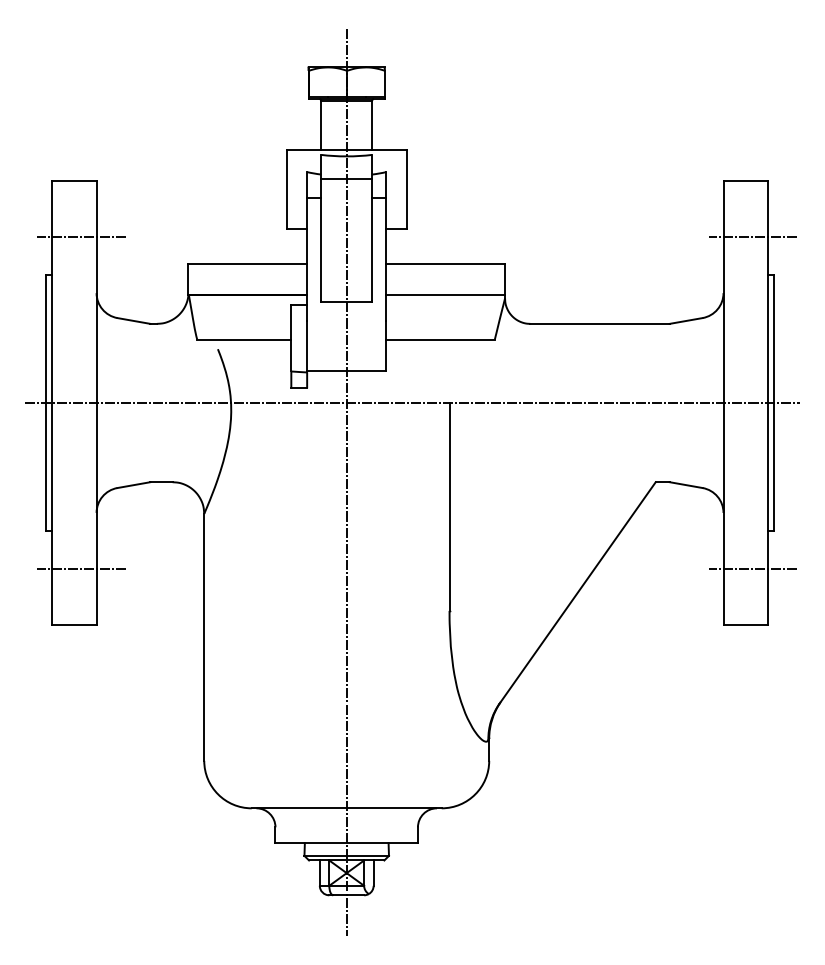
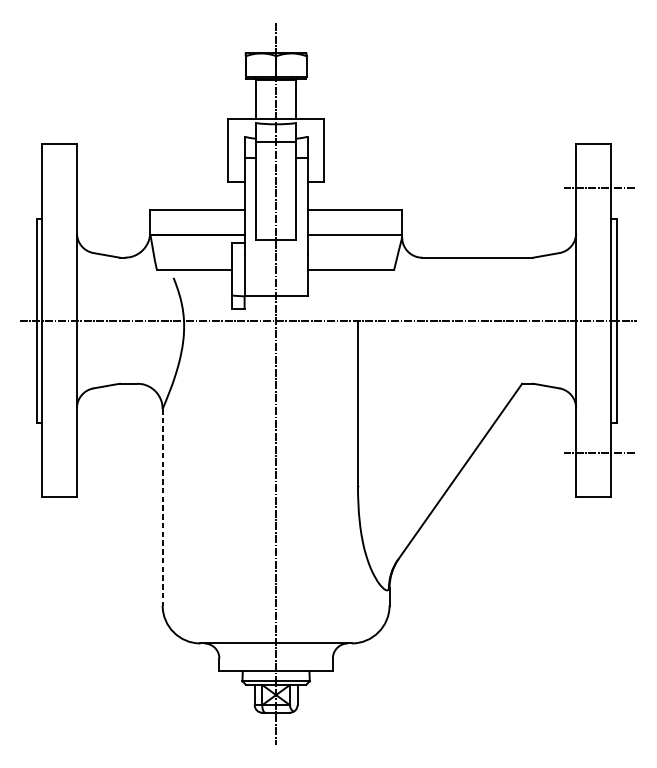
line: (81, 236) -> (64, 188), removed
line: (81, 569) -> (64, 453), removed
line: (204, 637) -> (162, 507), solid -> dashed

